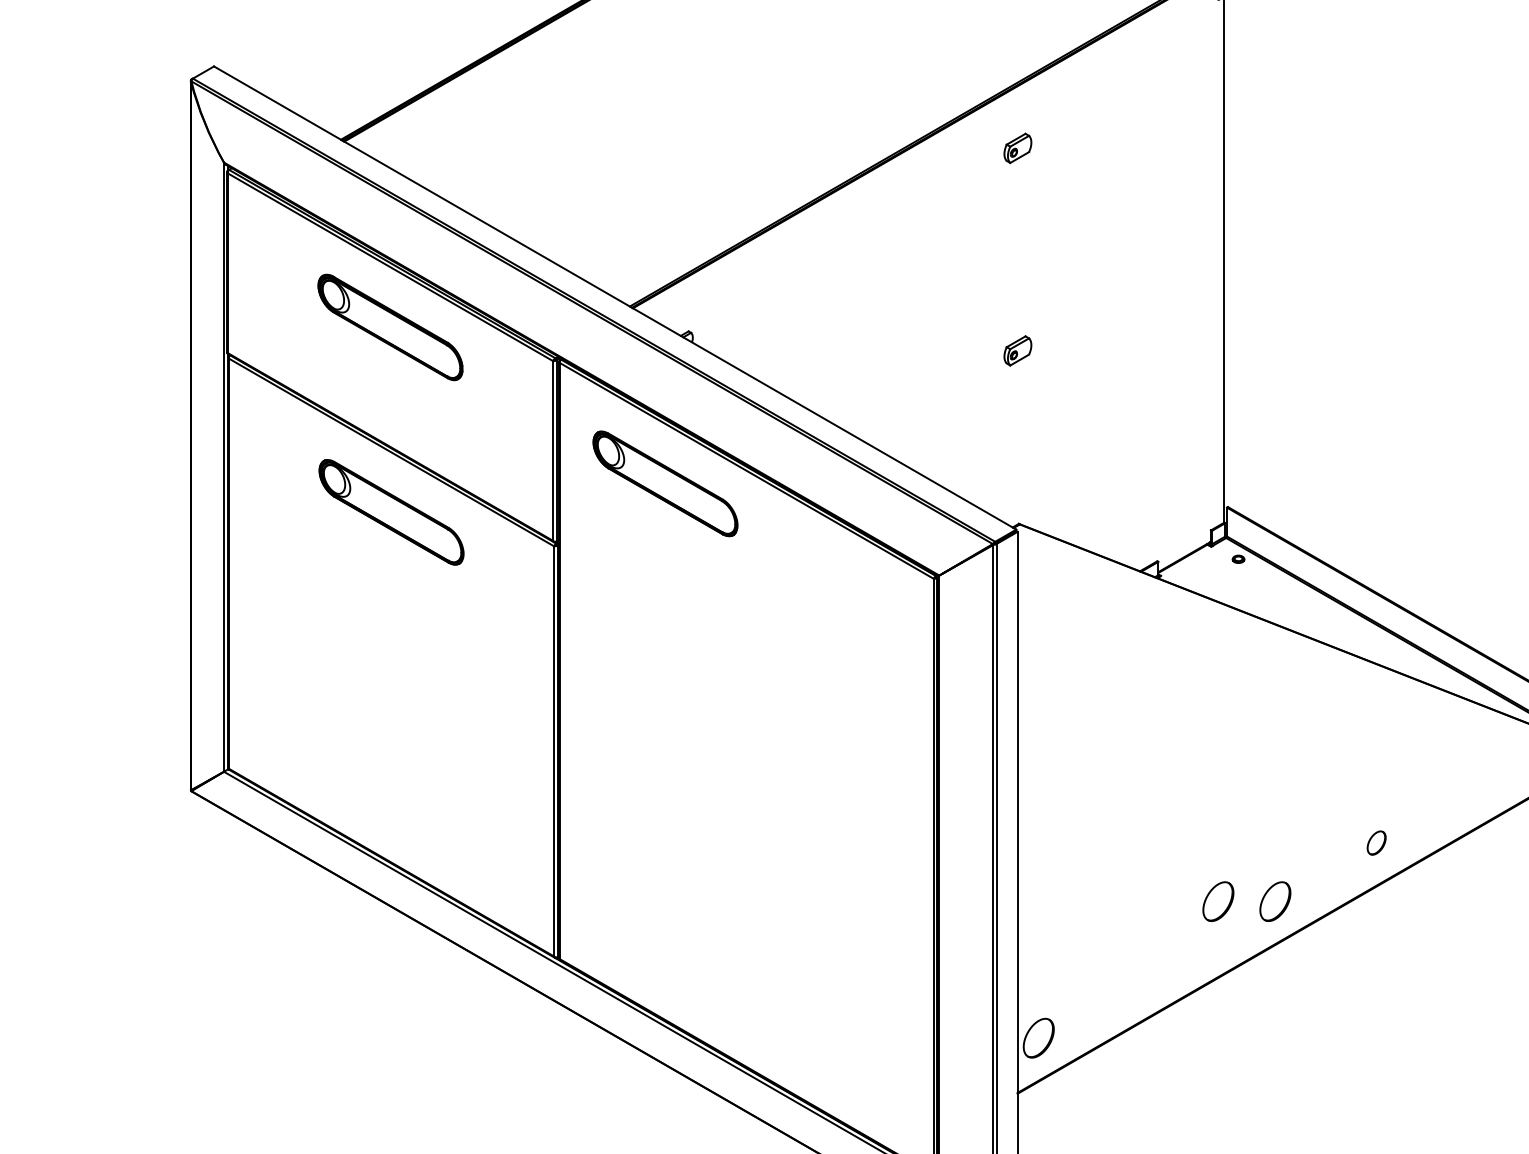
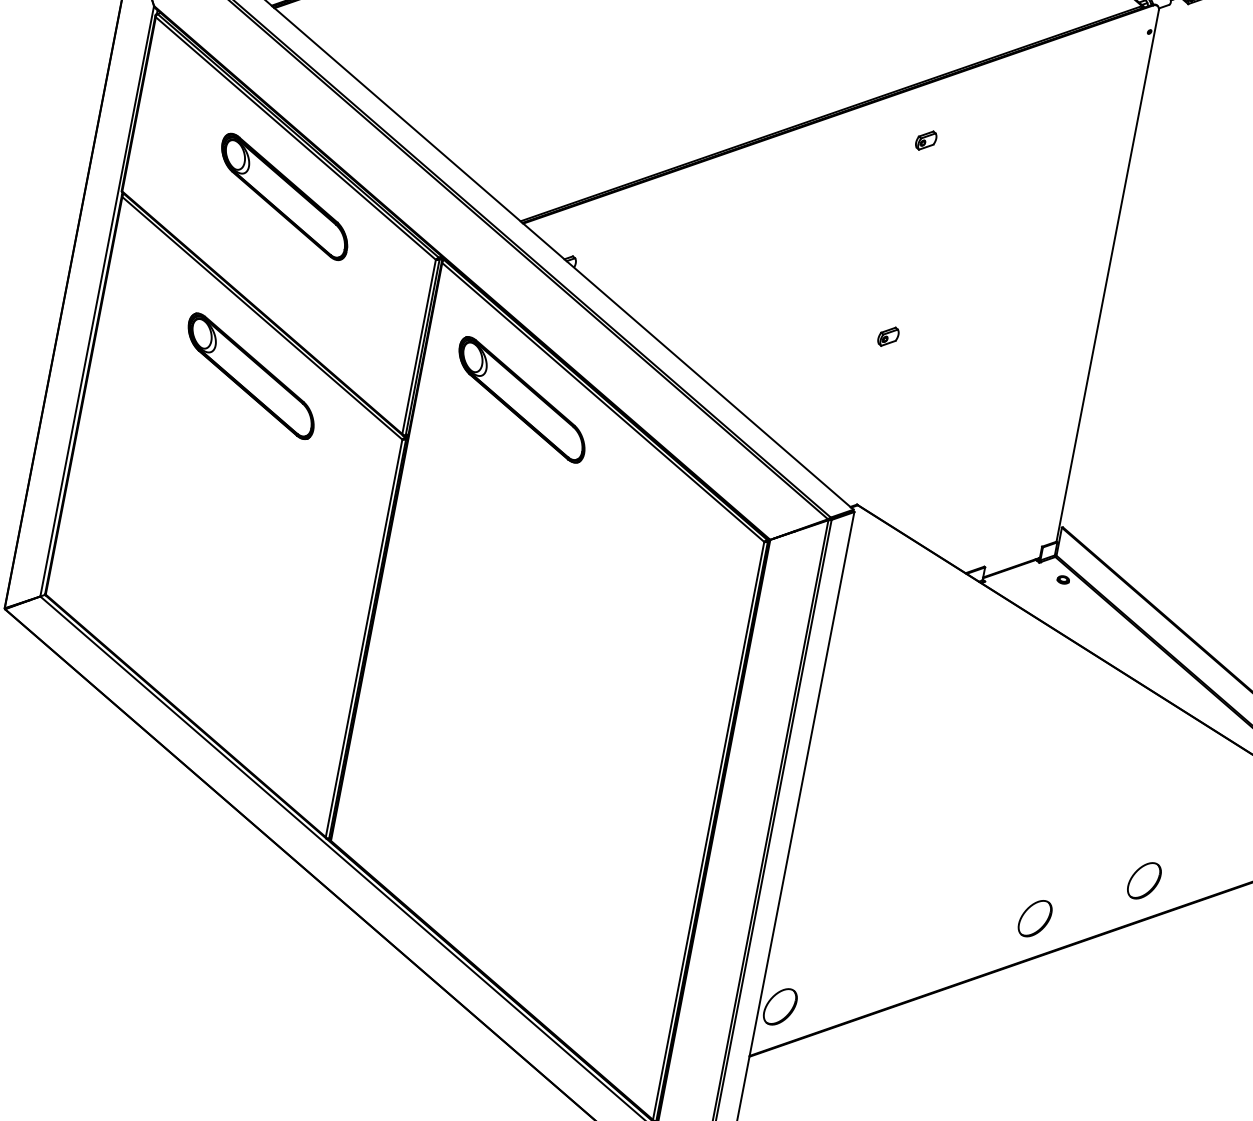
part: (1017, 148) -> (925, 140), size x0.71
part: (1017, 350) -> (888, 336), size x0.71
part: (1376, 842) -> (1144, 880), size x1.67
part: (1218, 901) -> (980, 907), removed

